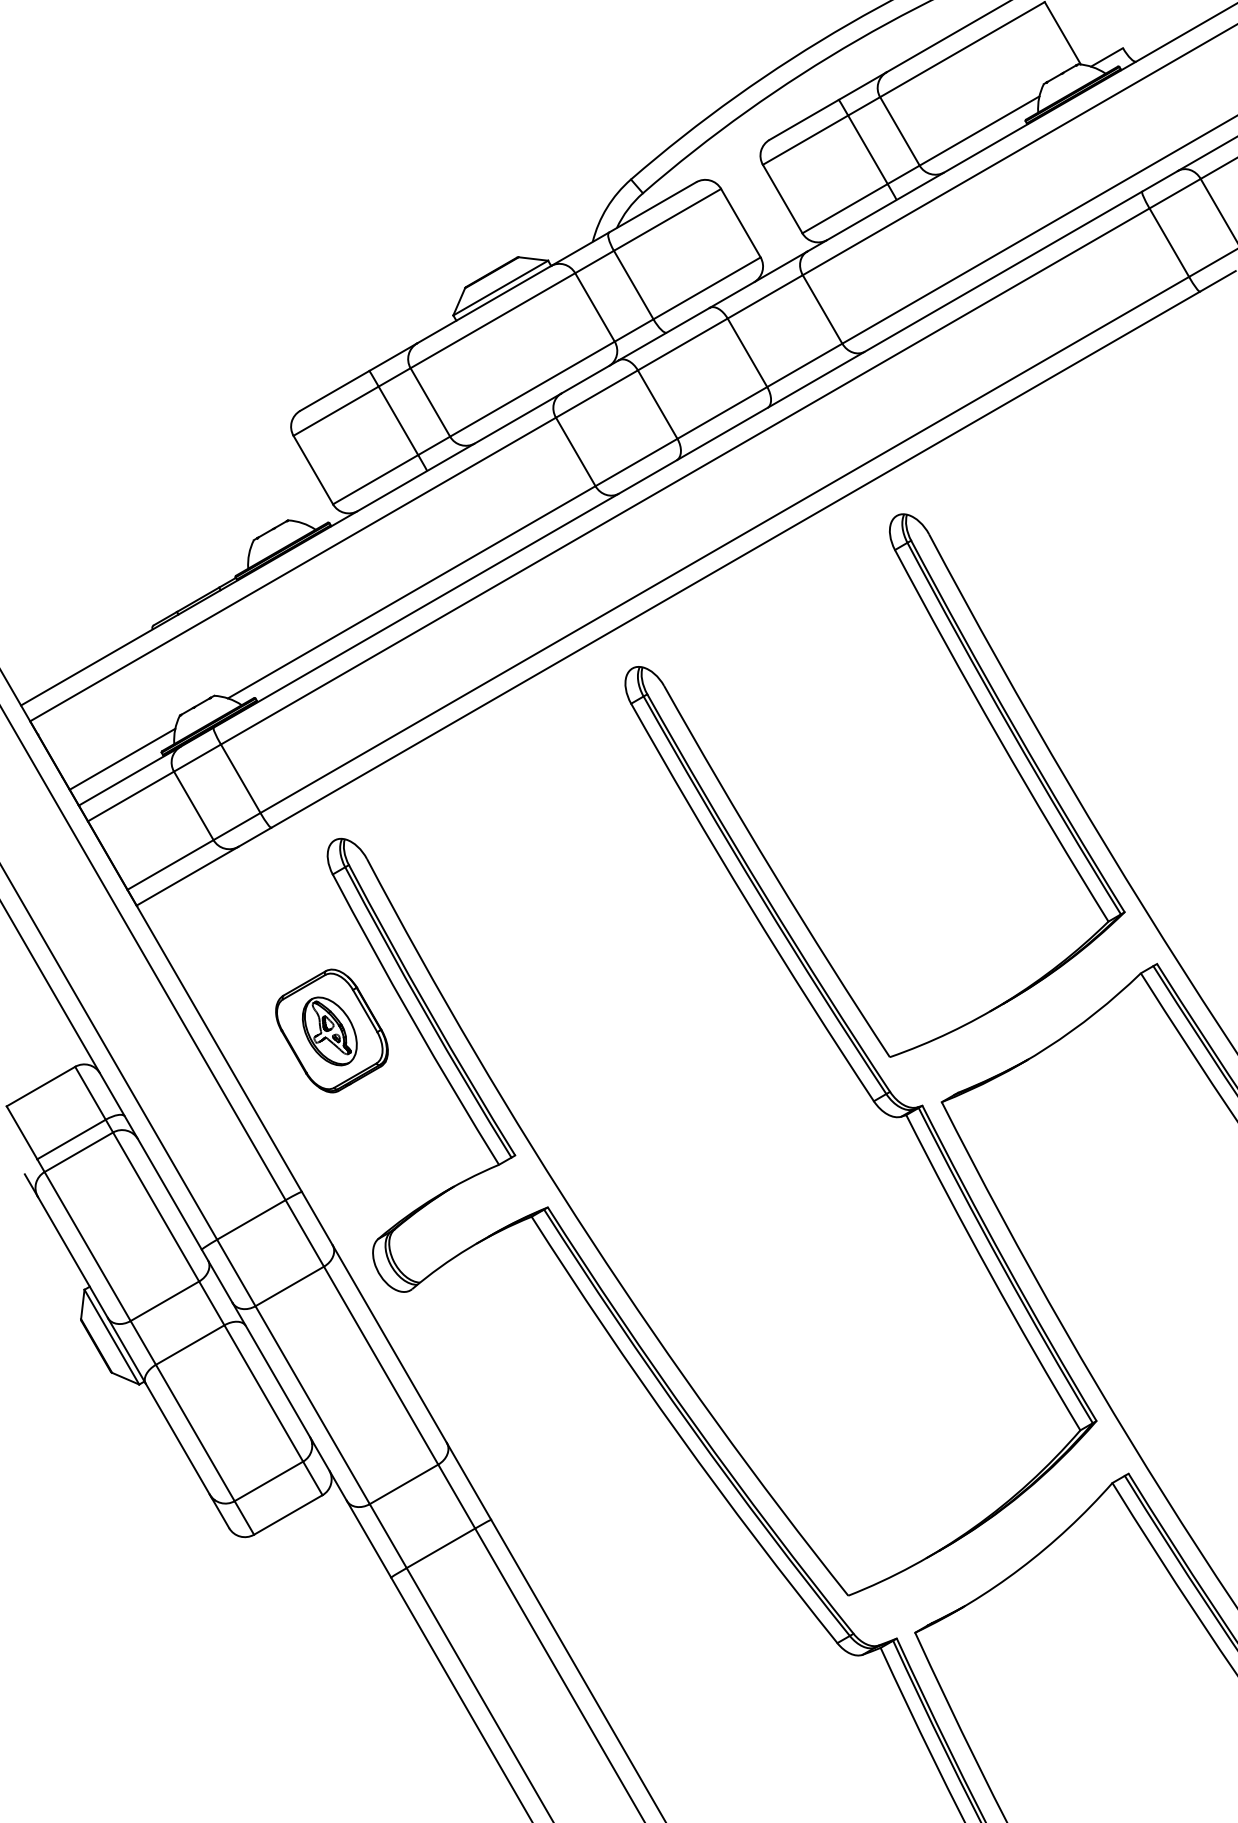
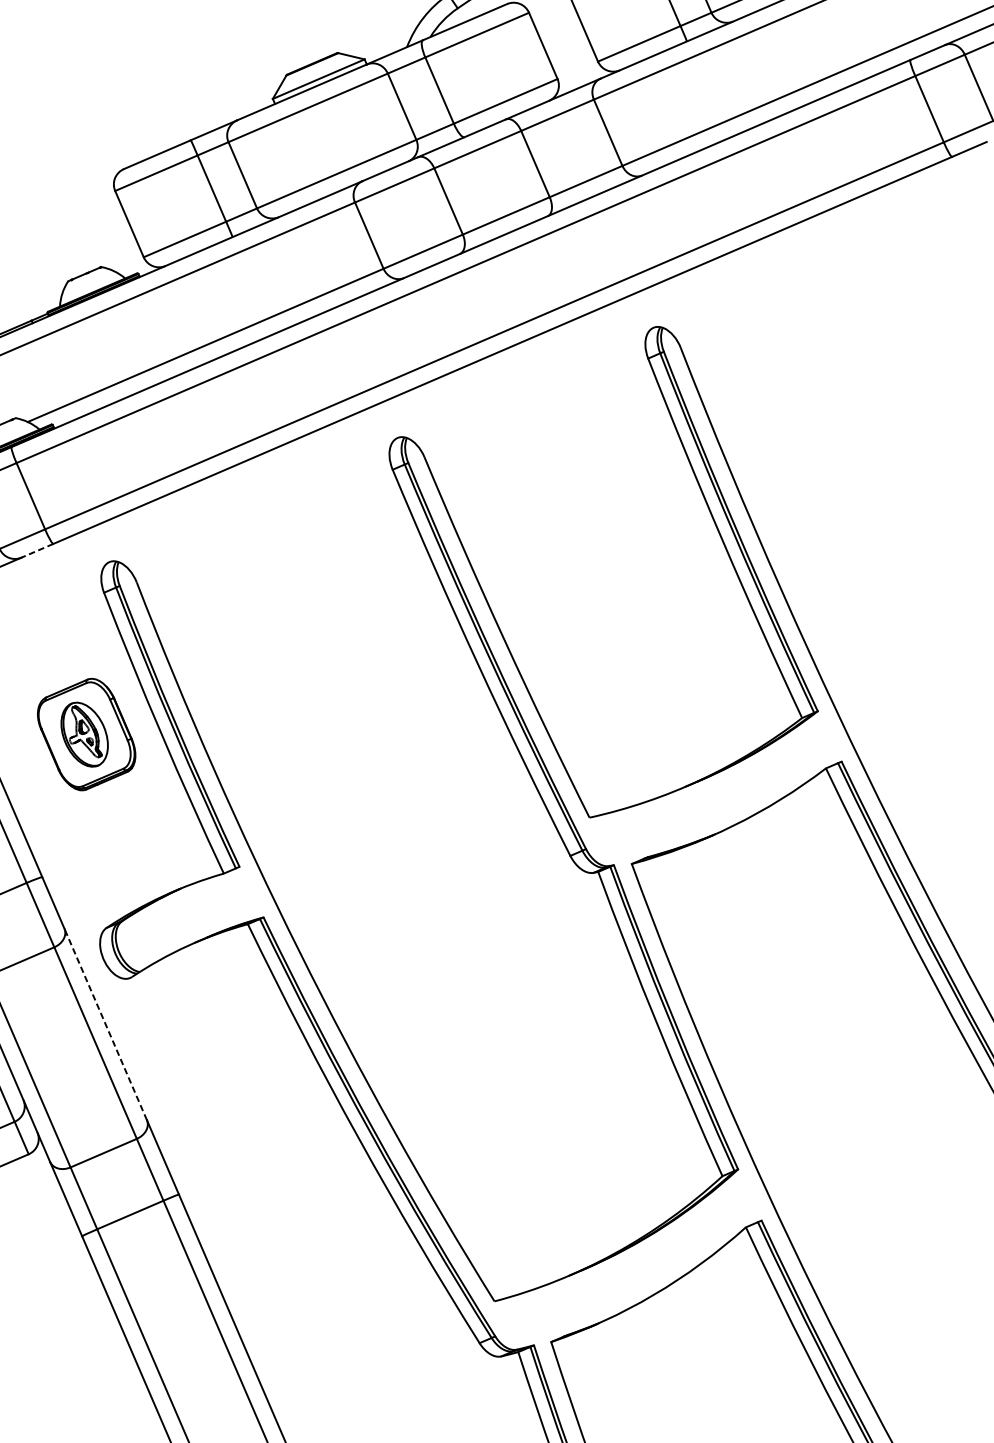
line: (254, 837) -> (37, 550), solid -> dashed
line: (389, 1343) -> (105, 1023), solid -> dashed

